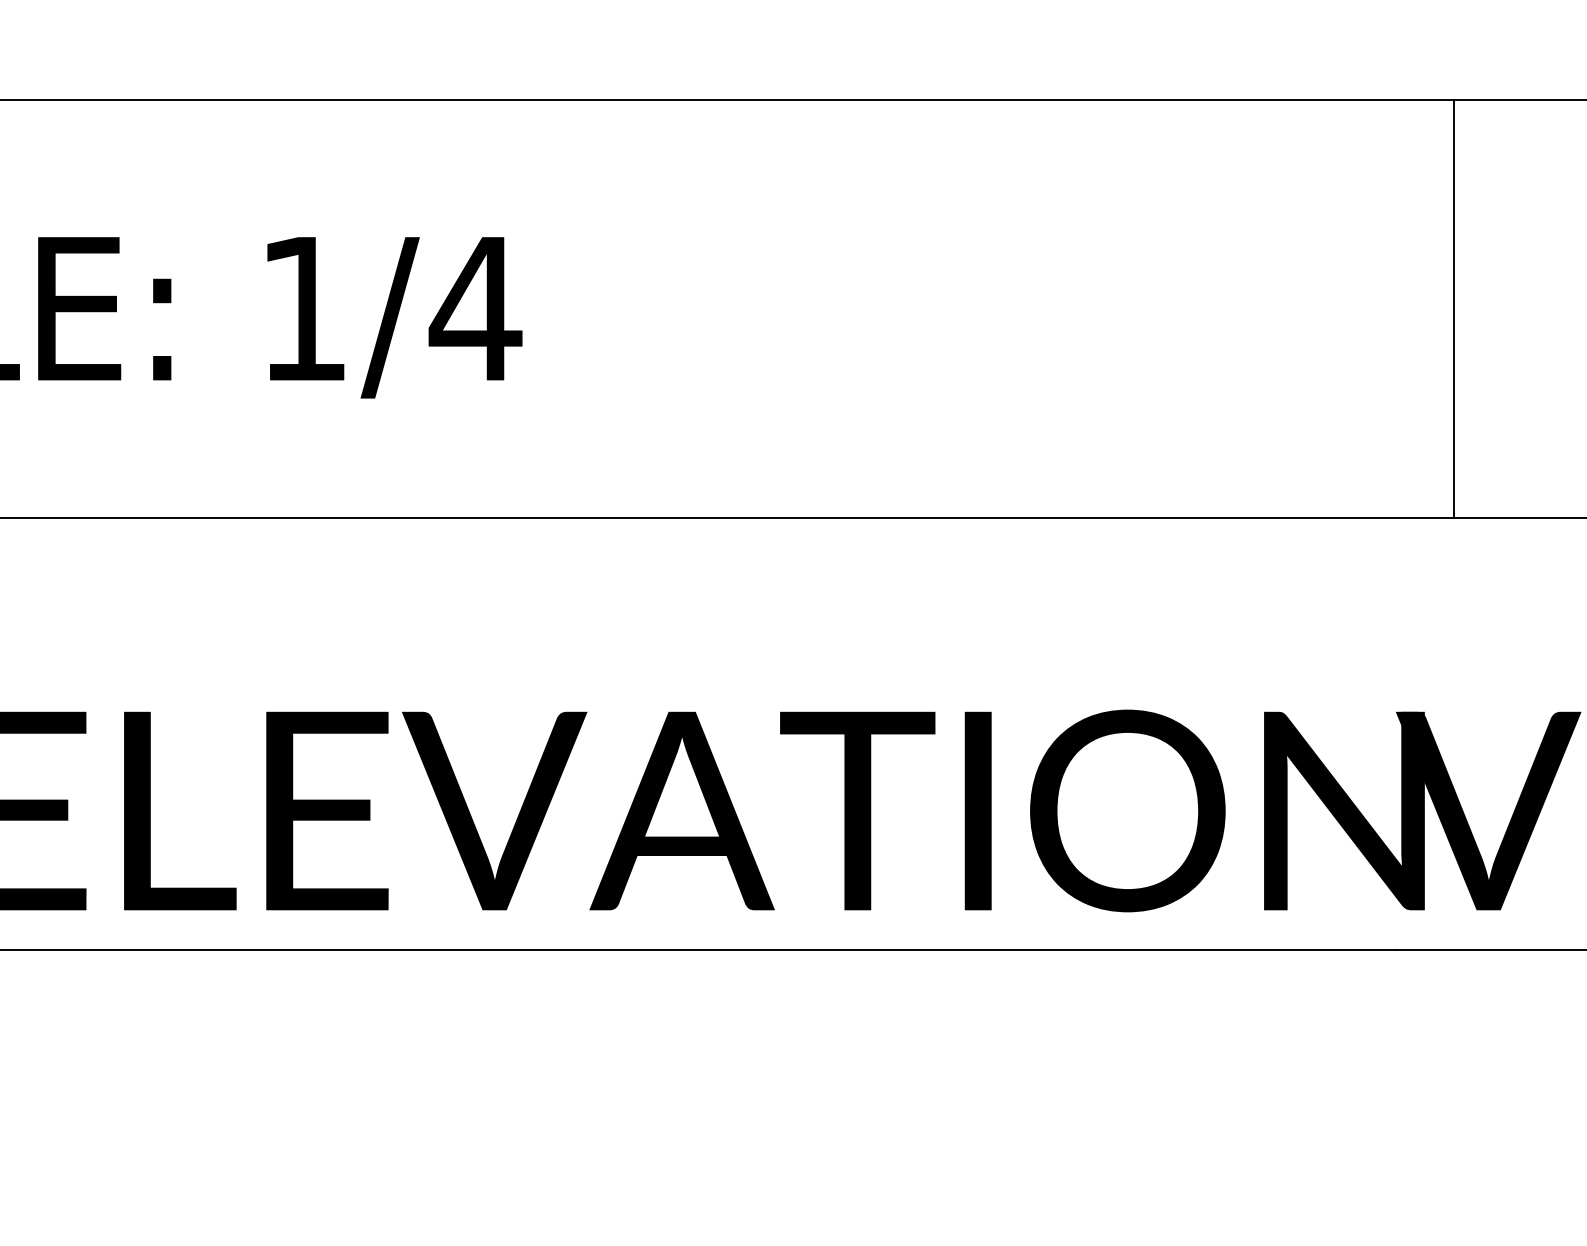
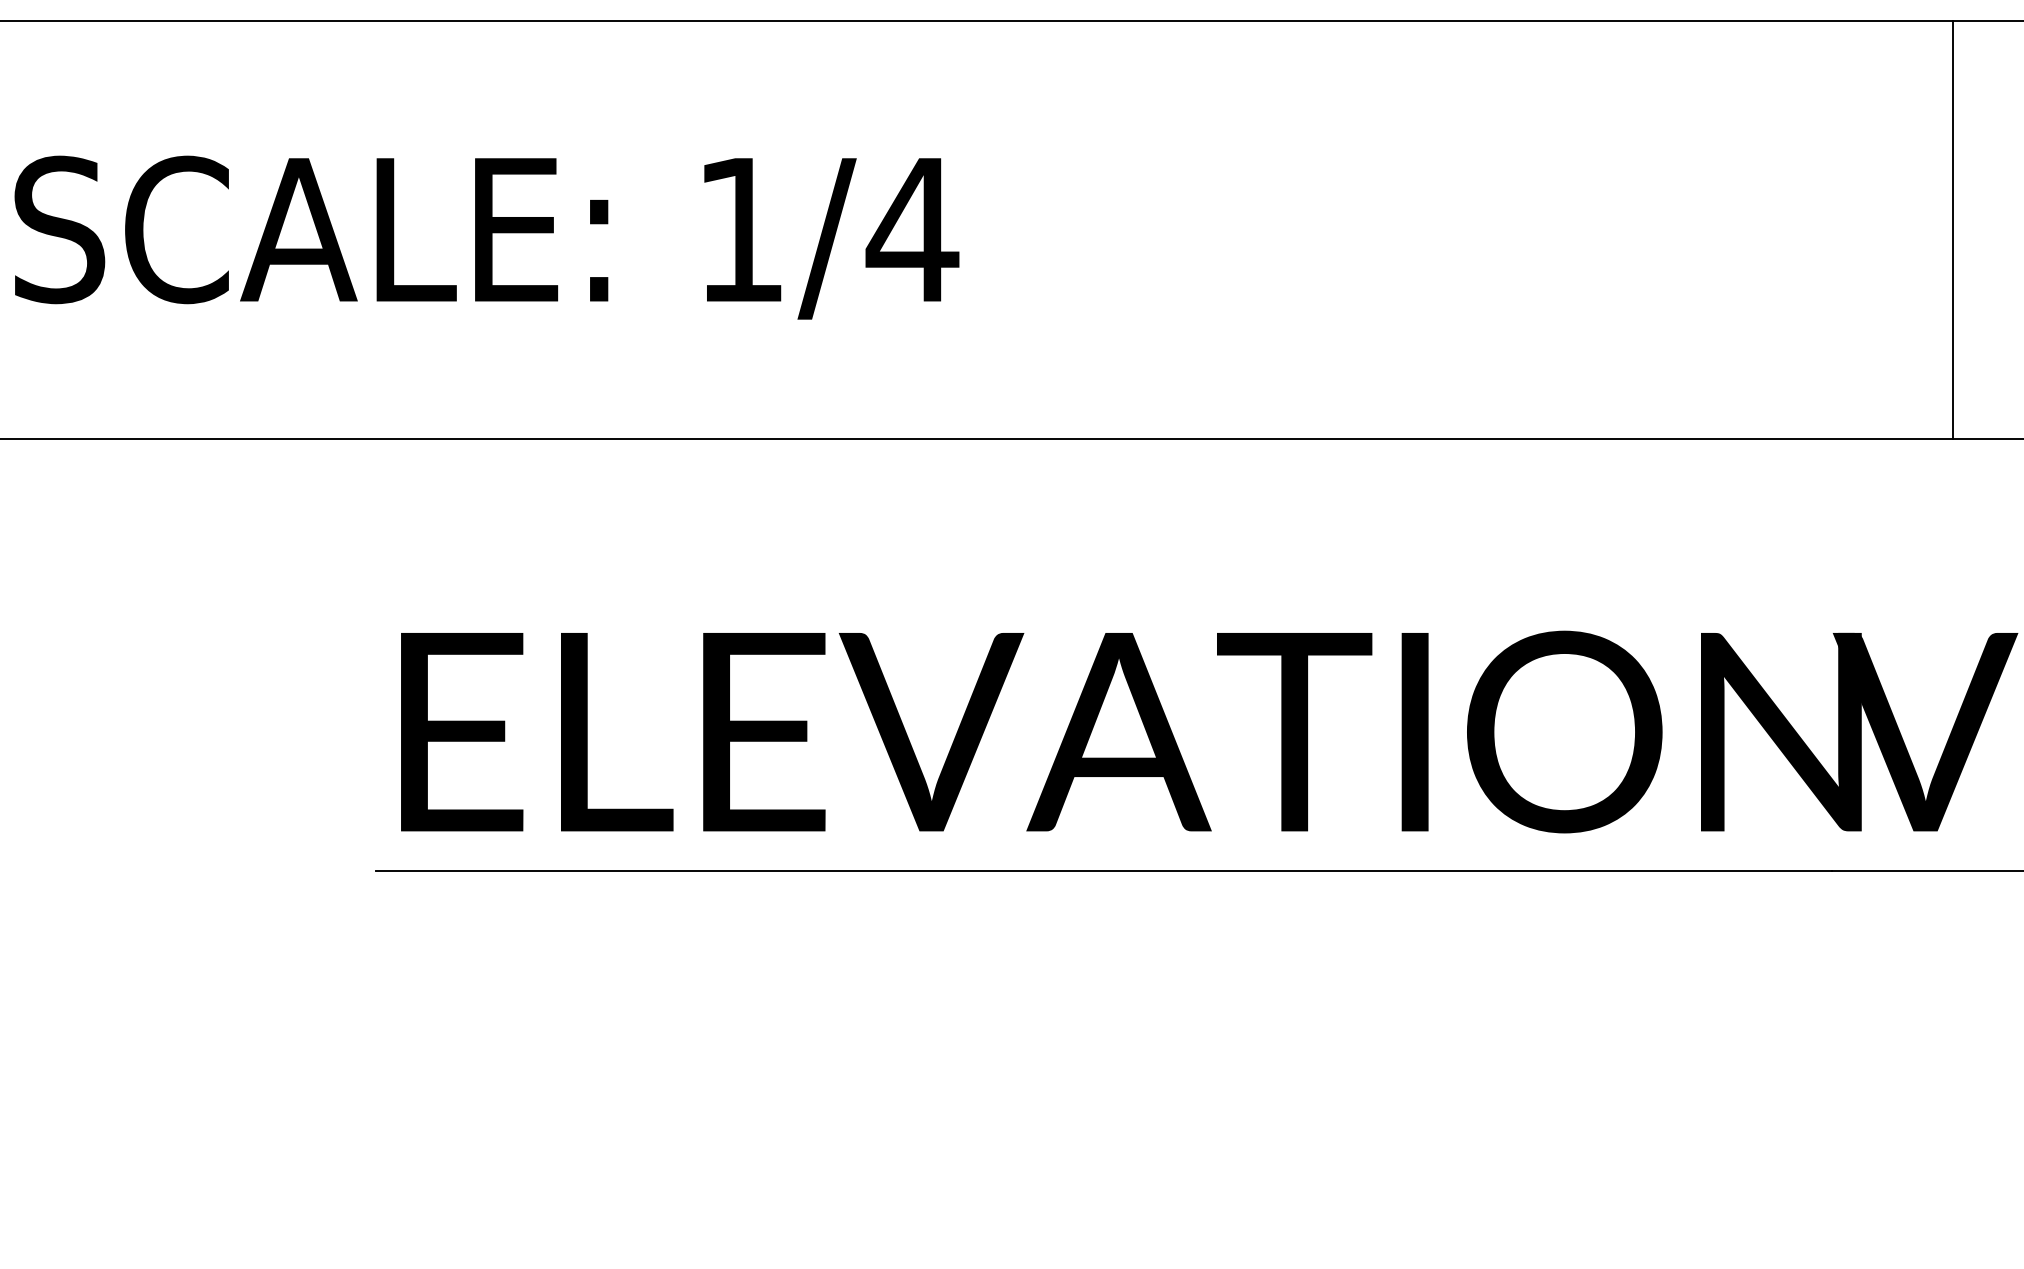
line: (1453, 308) -> (1952, 229), moved

